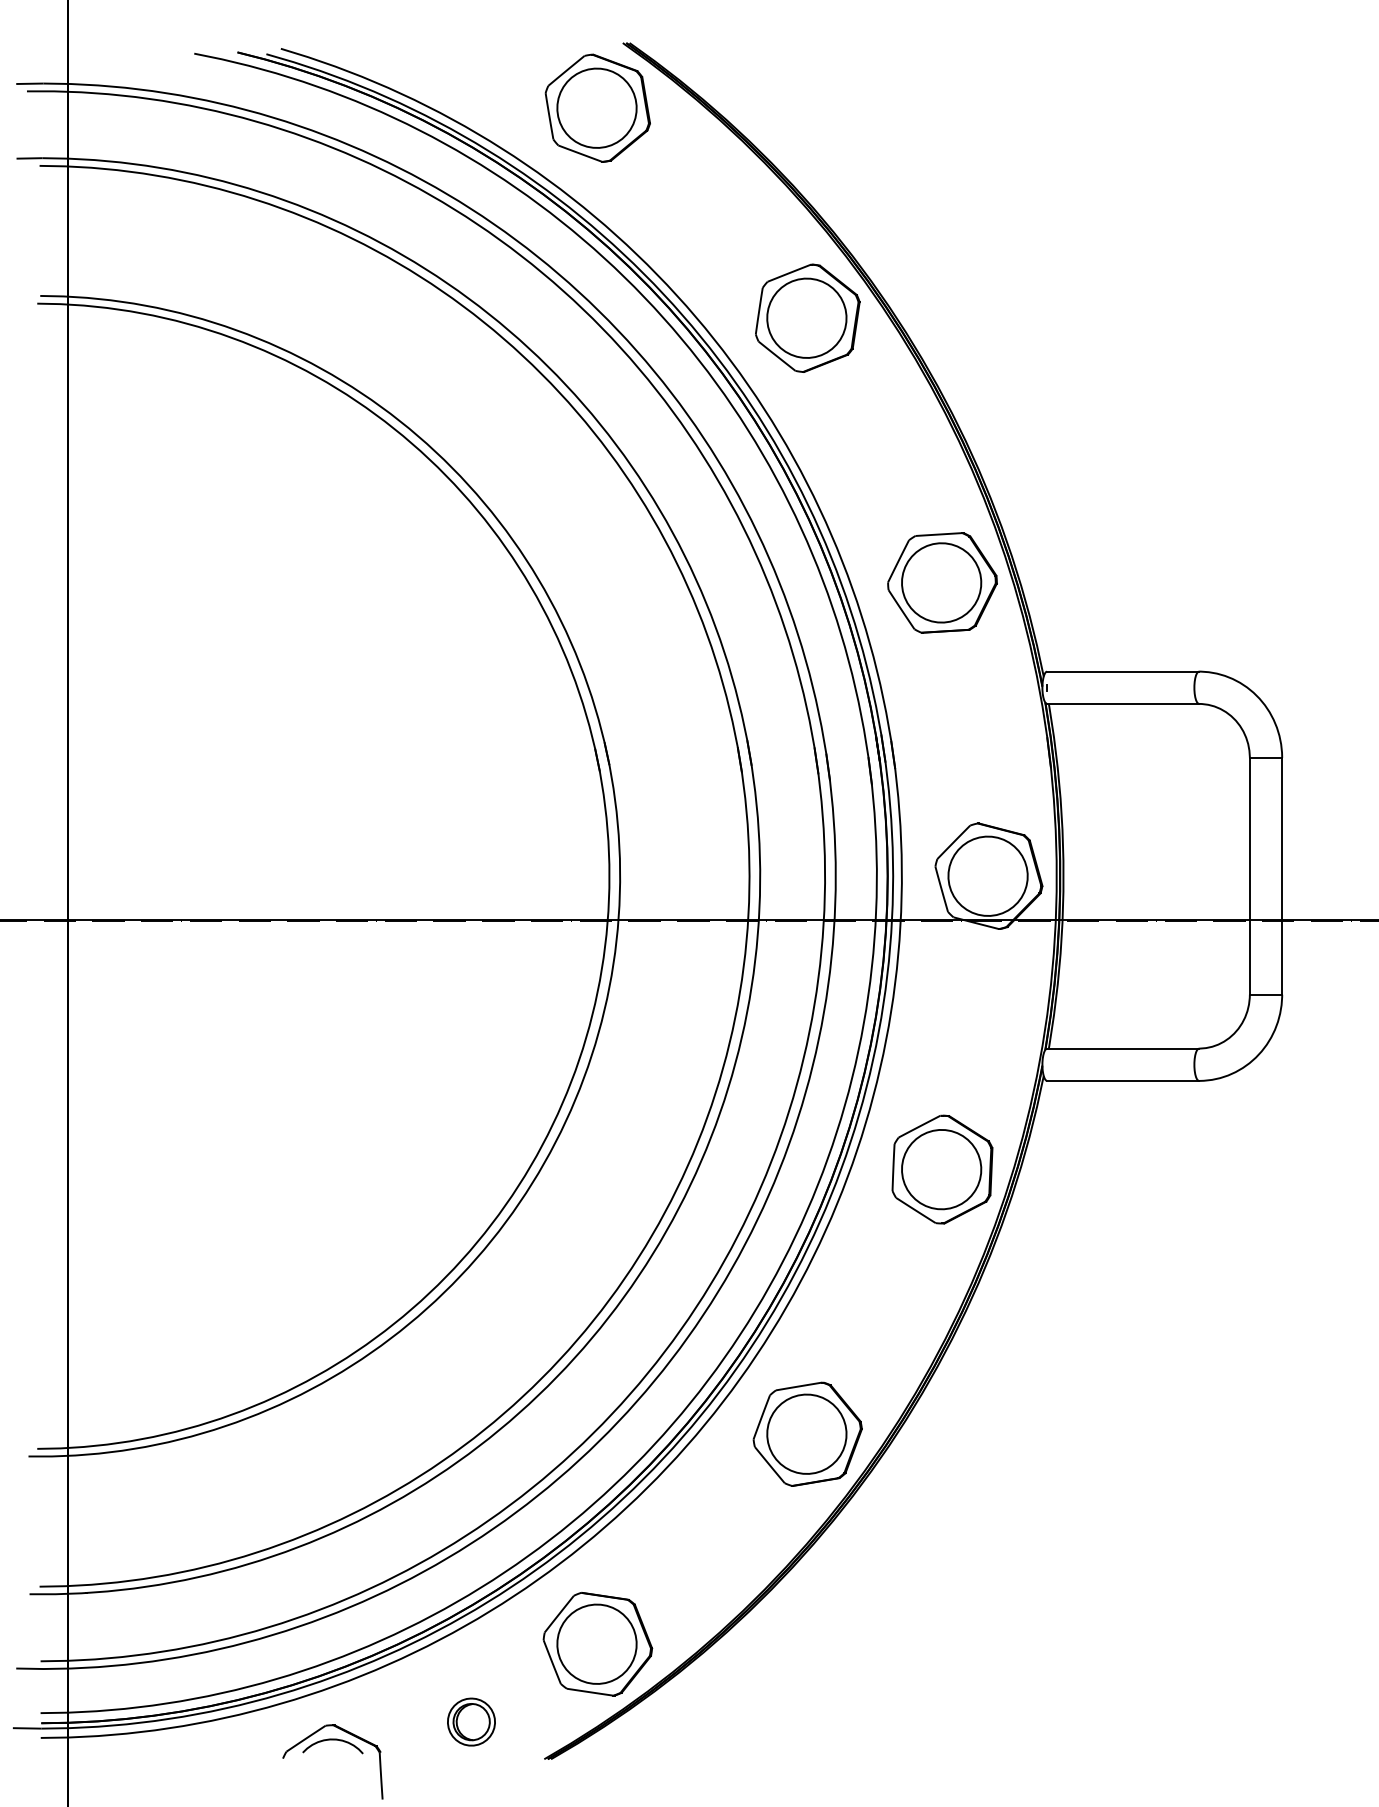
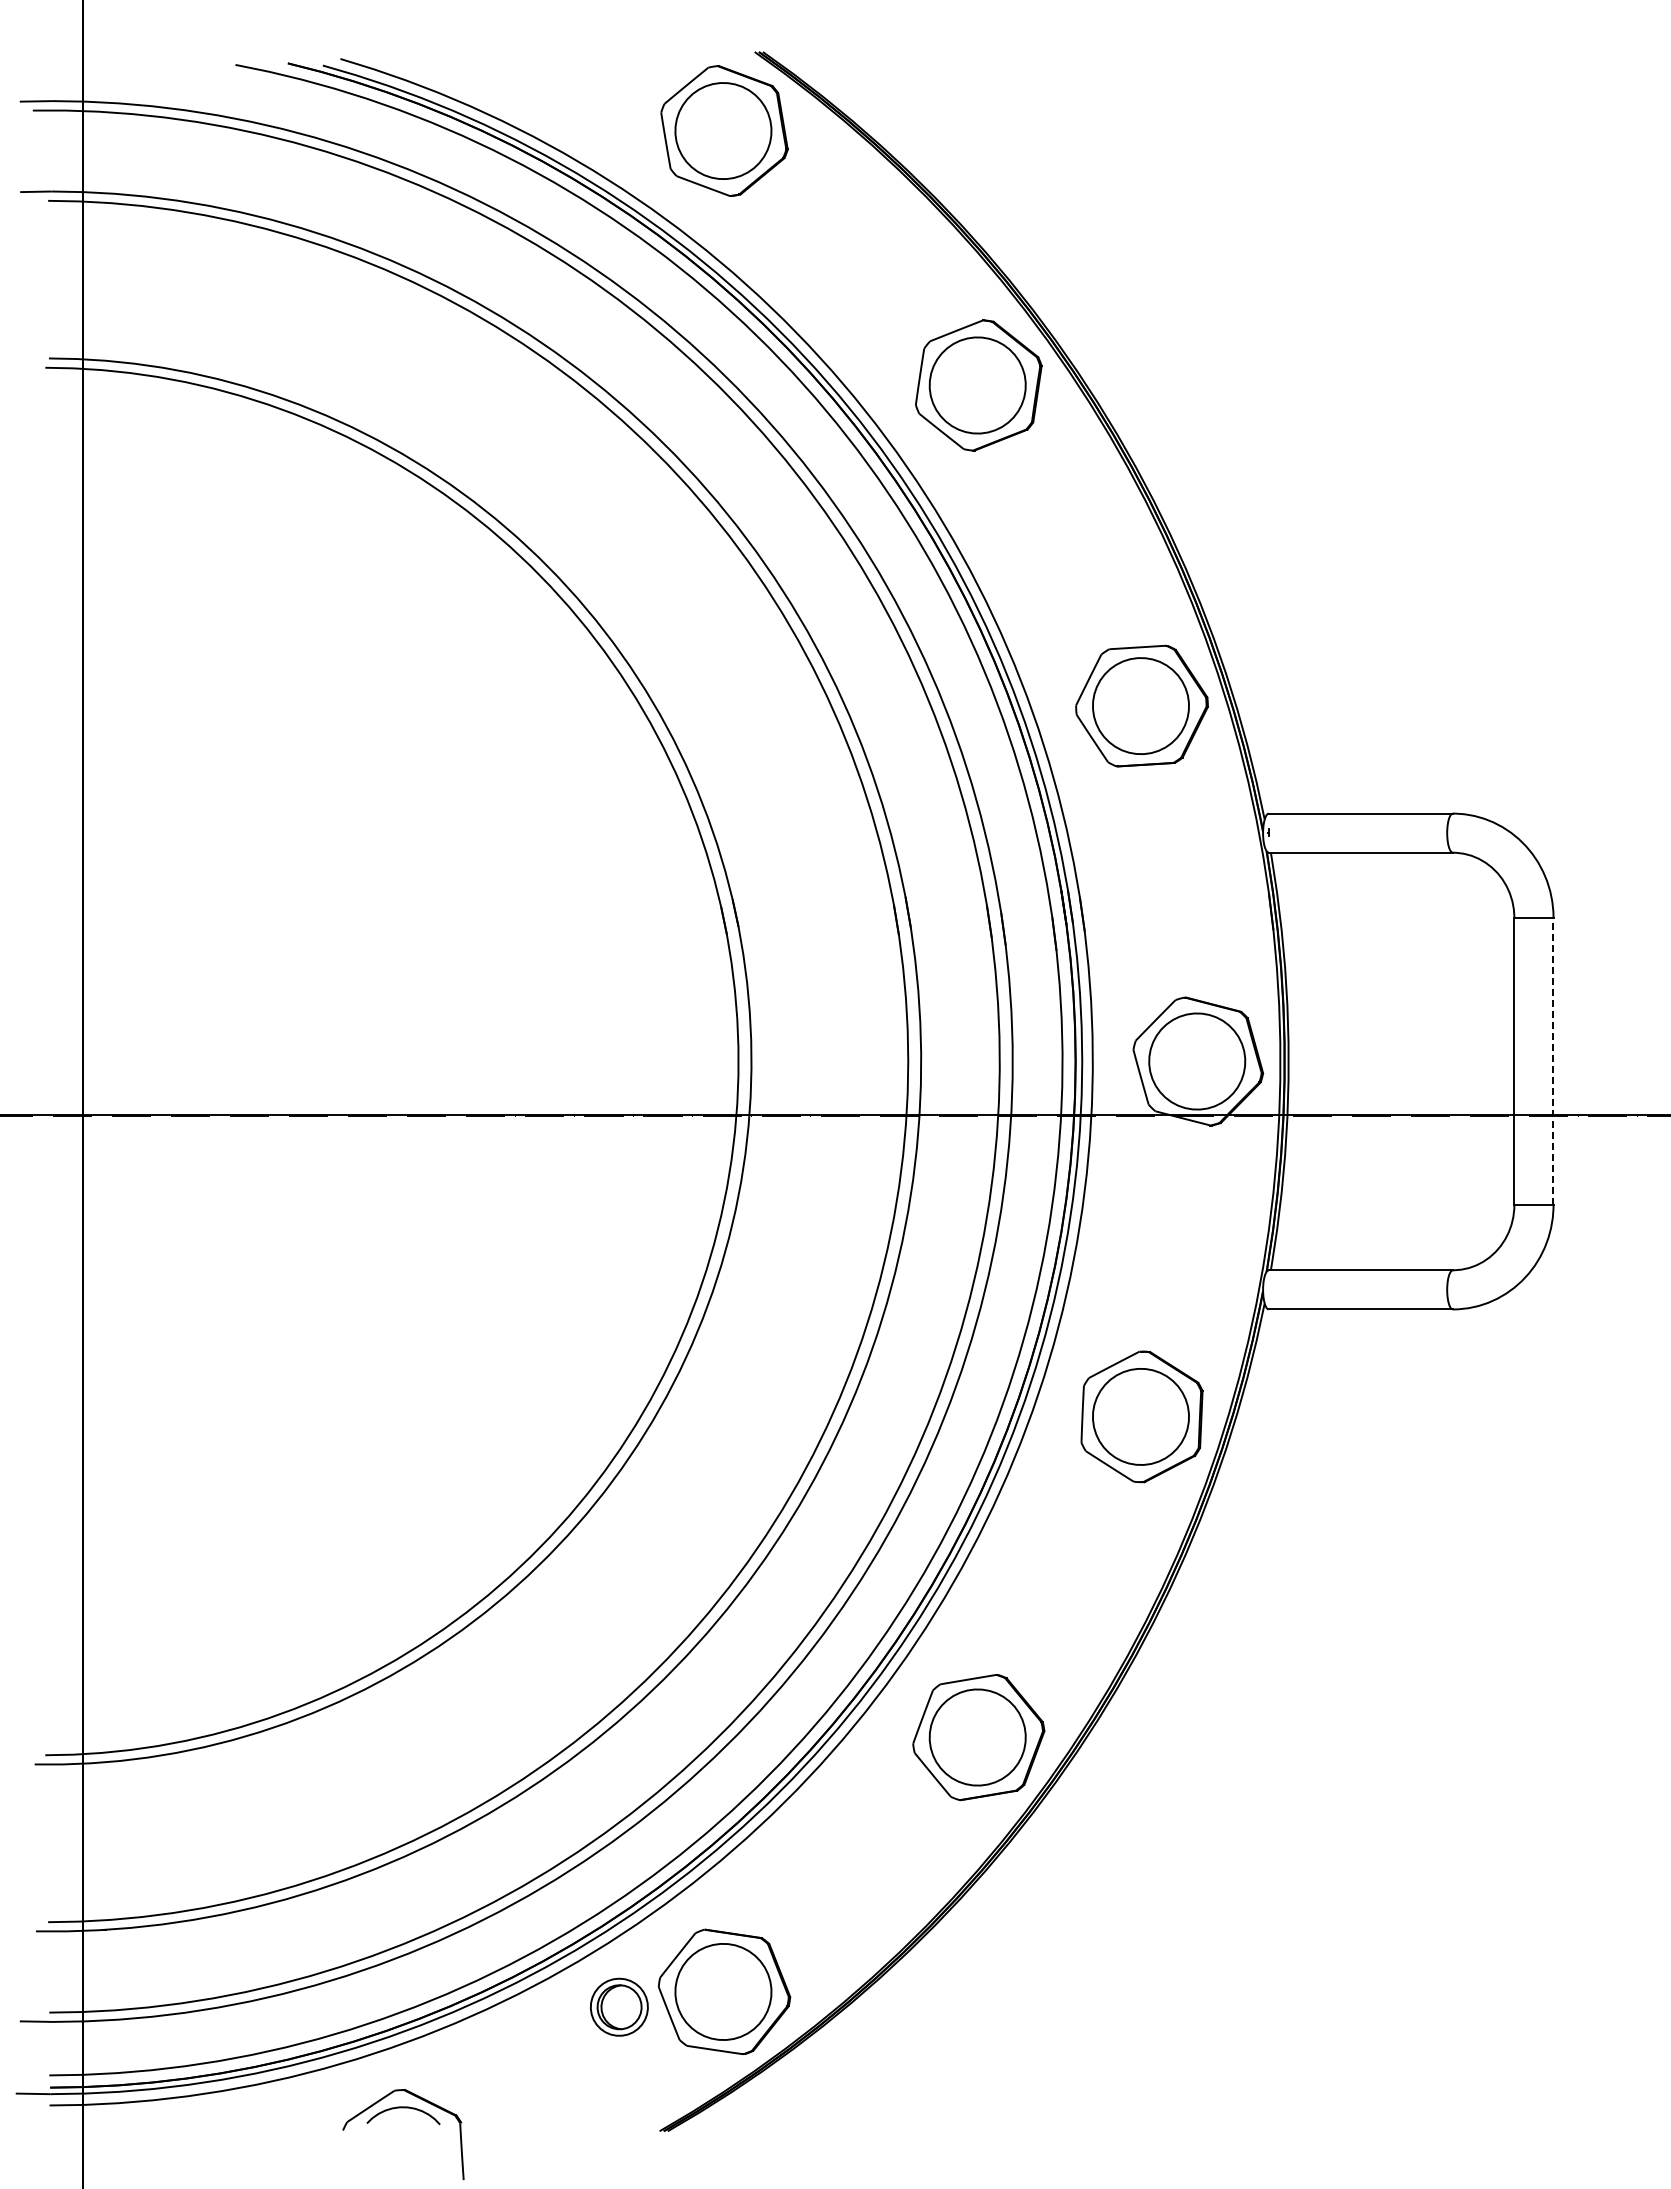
line: (1281, 876) -> (1552, 1061), solid -> dashed
part: (470, 1721) -> (618, 2006), moved

